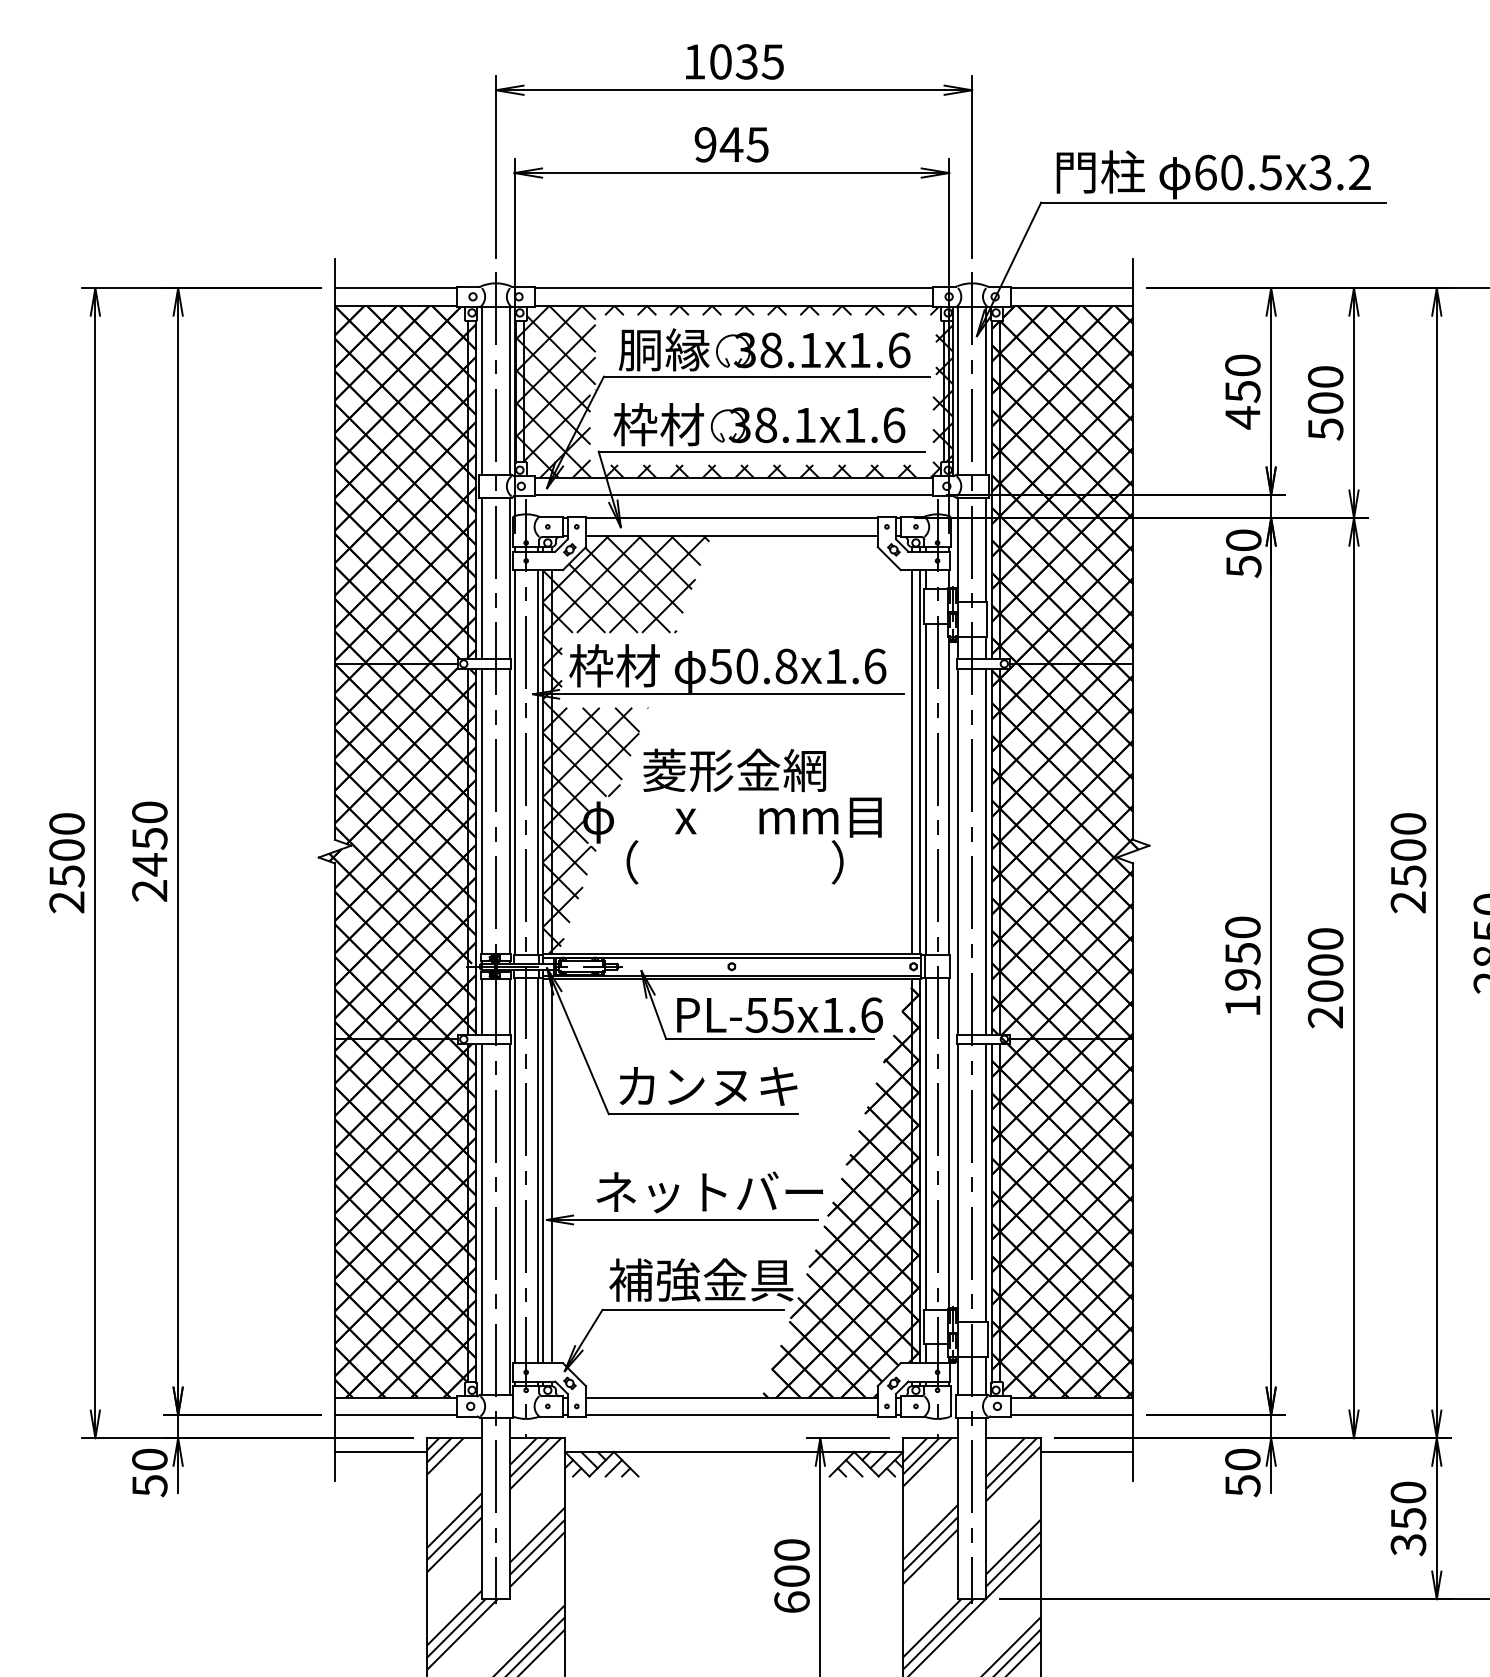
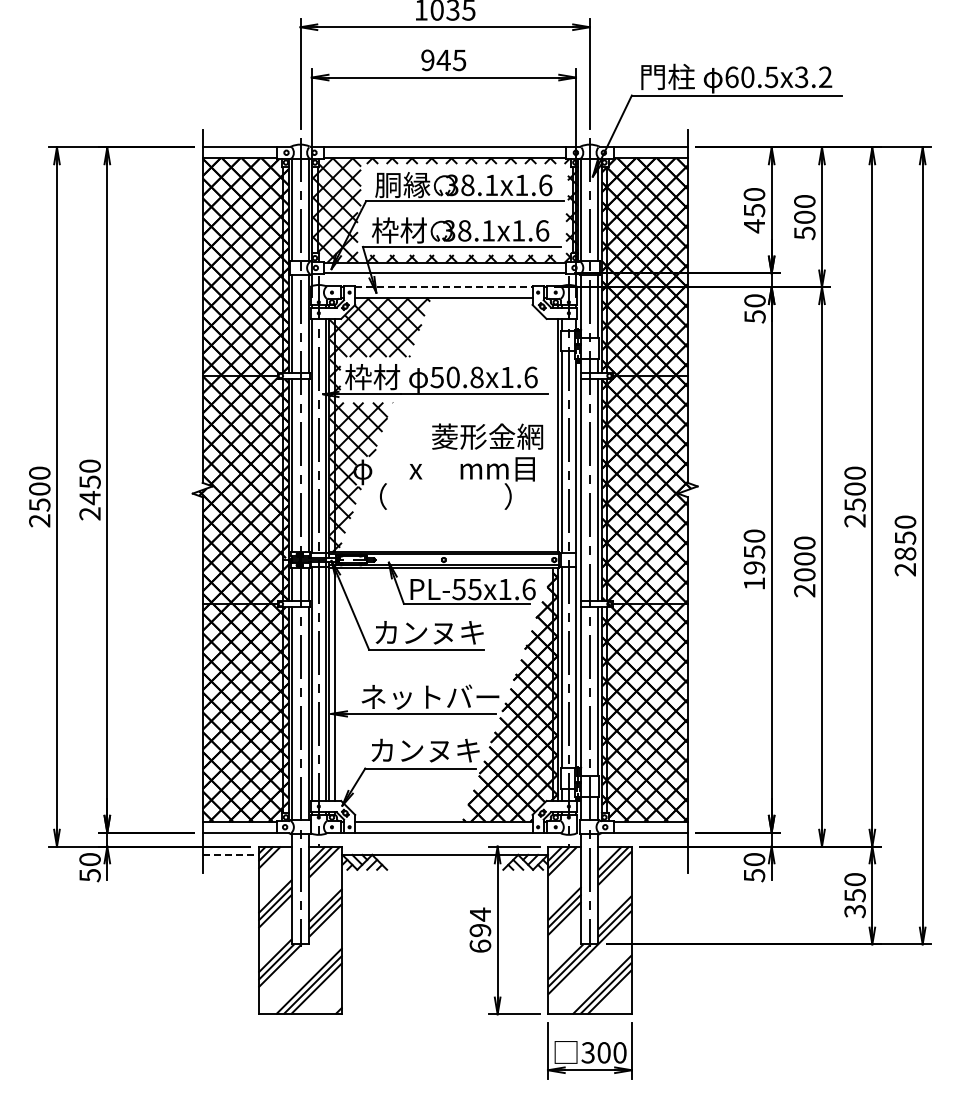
line: (731, 518) -> (443, 287), solid -> dashed
line: (912, 761) -> (553, 435), removed
text: (734, 770) -> (487, 436), moved
text: (701, 1280) -> (425, 750), 補強金具 -> カンヌキ
line: (380, 1451) -> (230, 854), solid -> dashed
line: (1086, 1451) -> (659, 854), removed
text: (792, 1563) -> (480, 922), 600 -> 694

